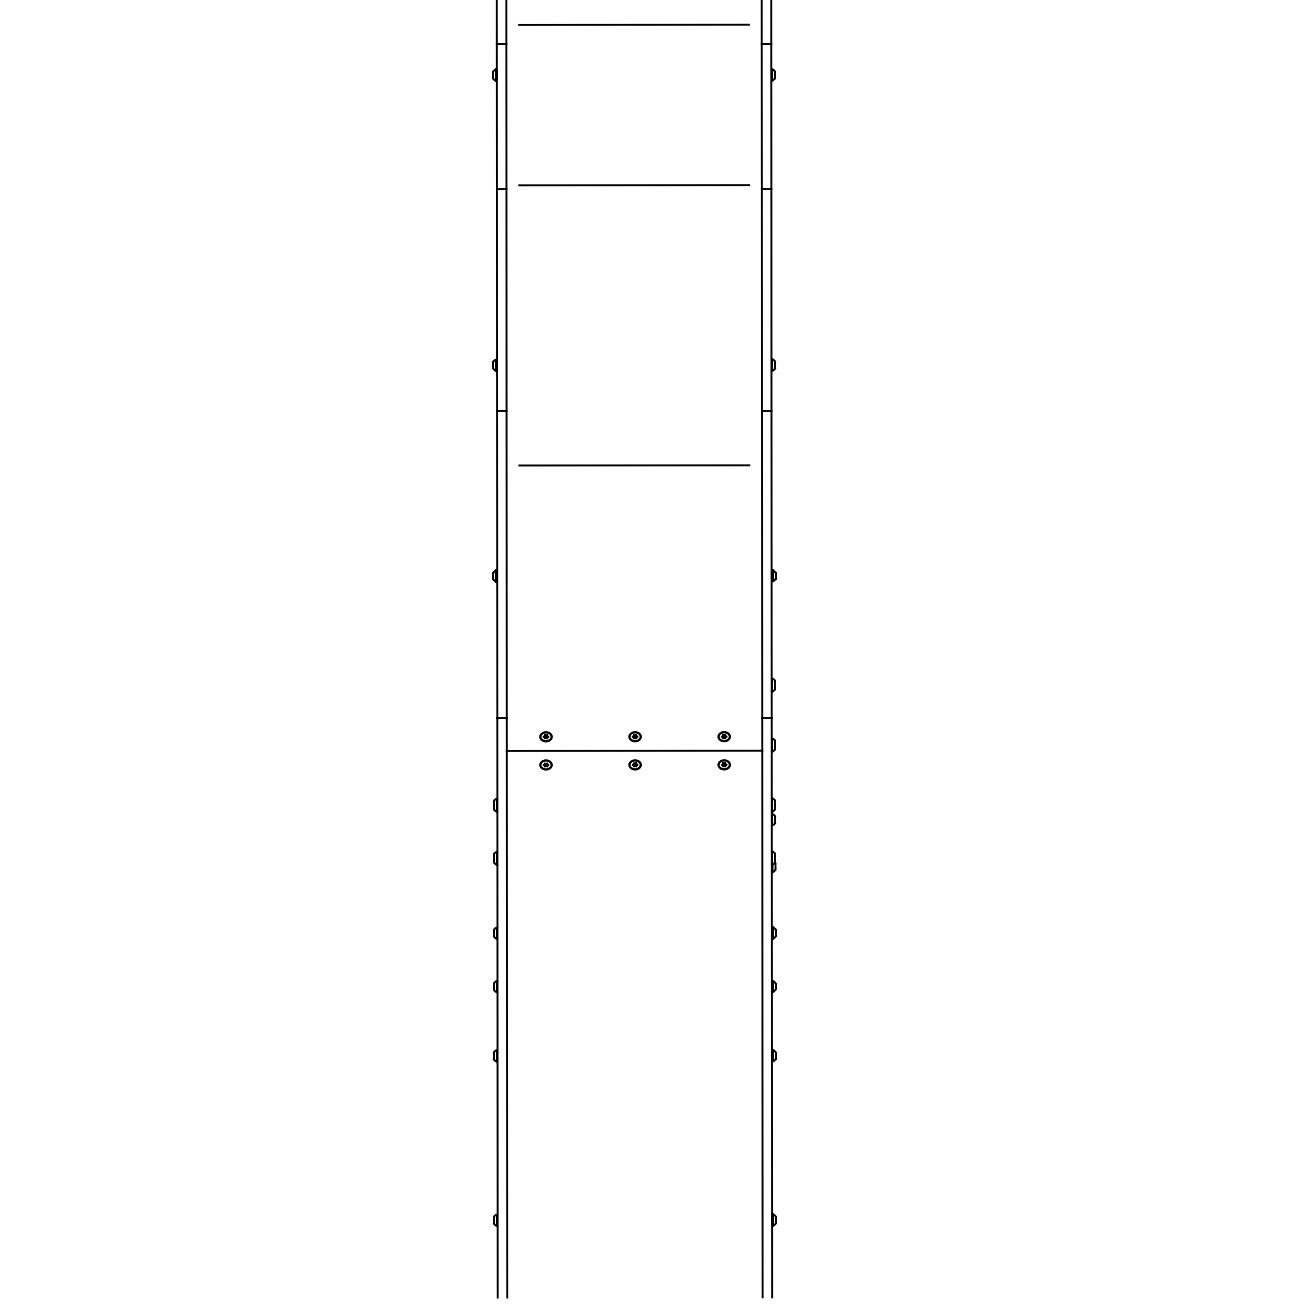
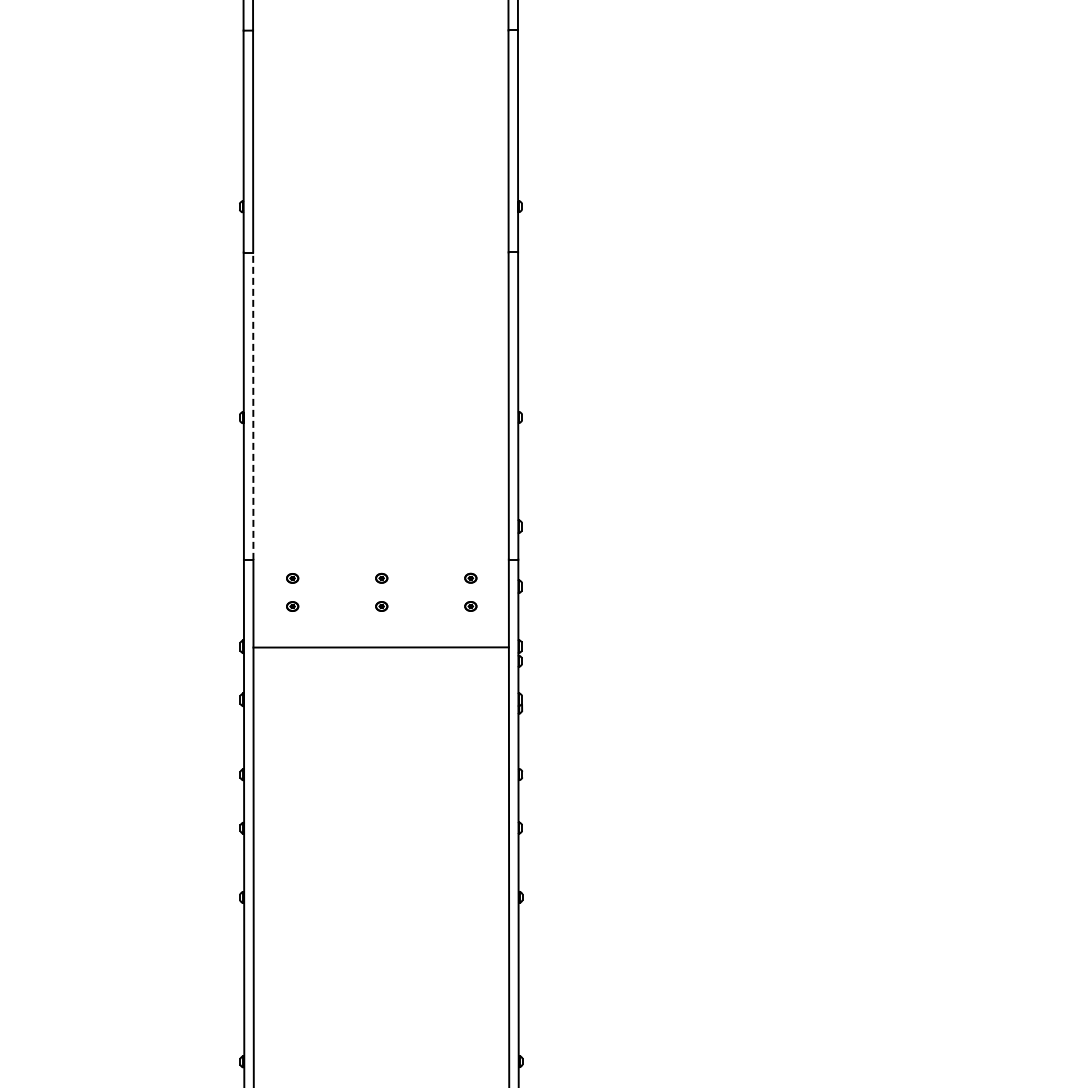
line: (634, 185) -> (381, 27), removed
line: (634, 465) -> (381, 307), removed
line: (506, 564) -> (253, 406), solid -> dashed
line: (634, 750) -> (381, 647), moved

